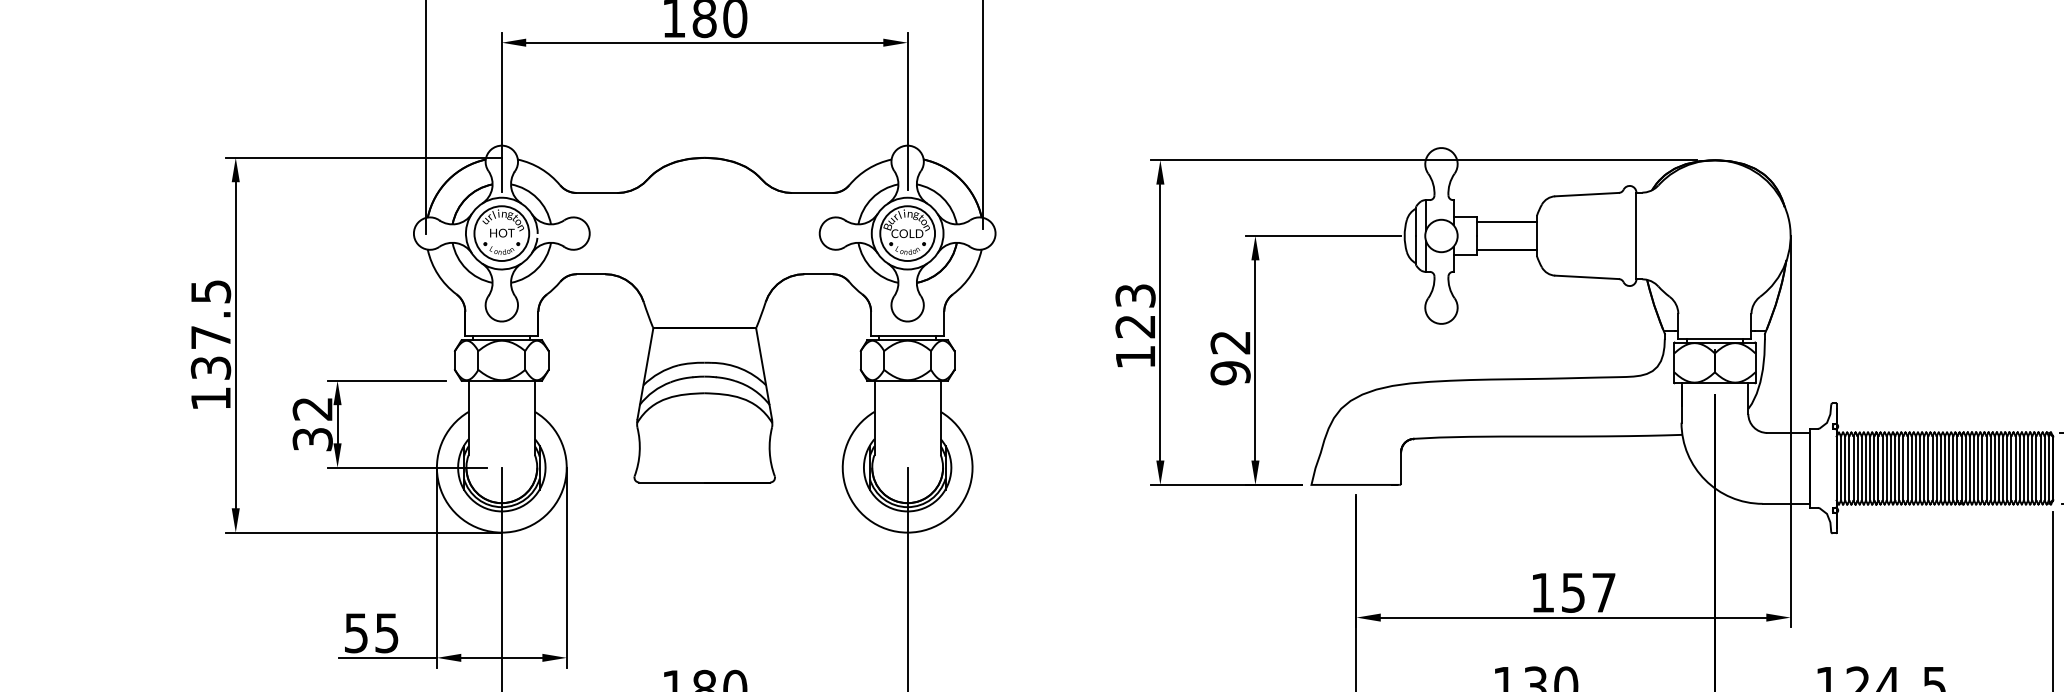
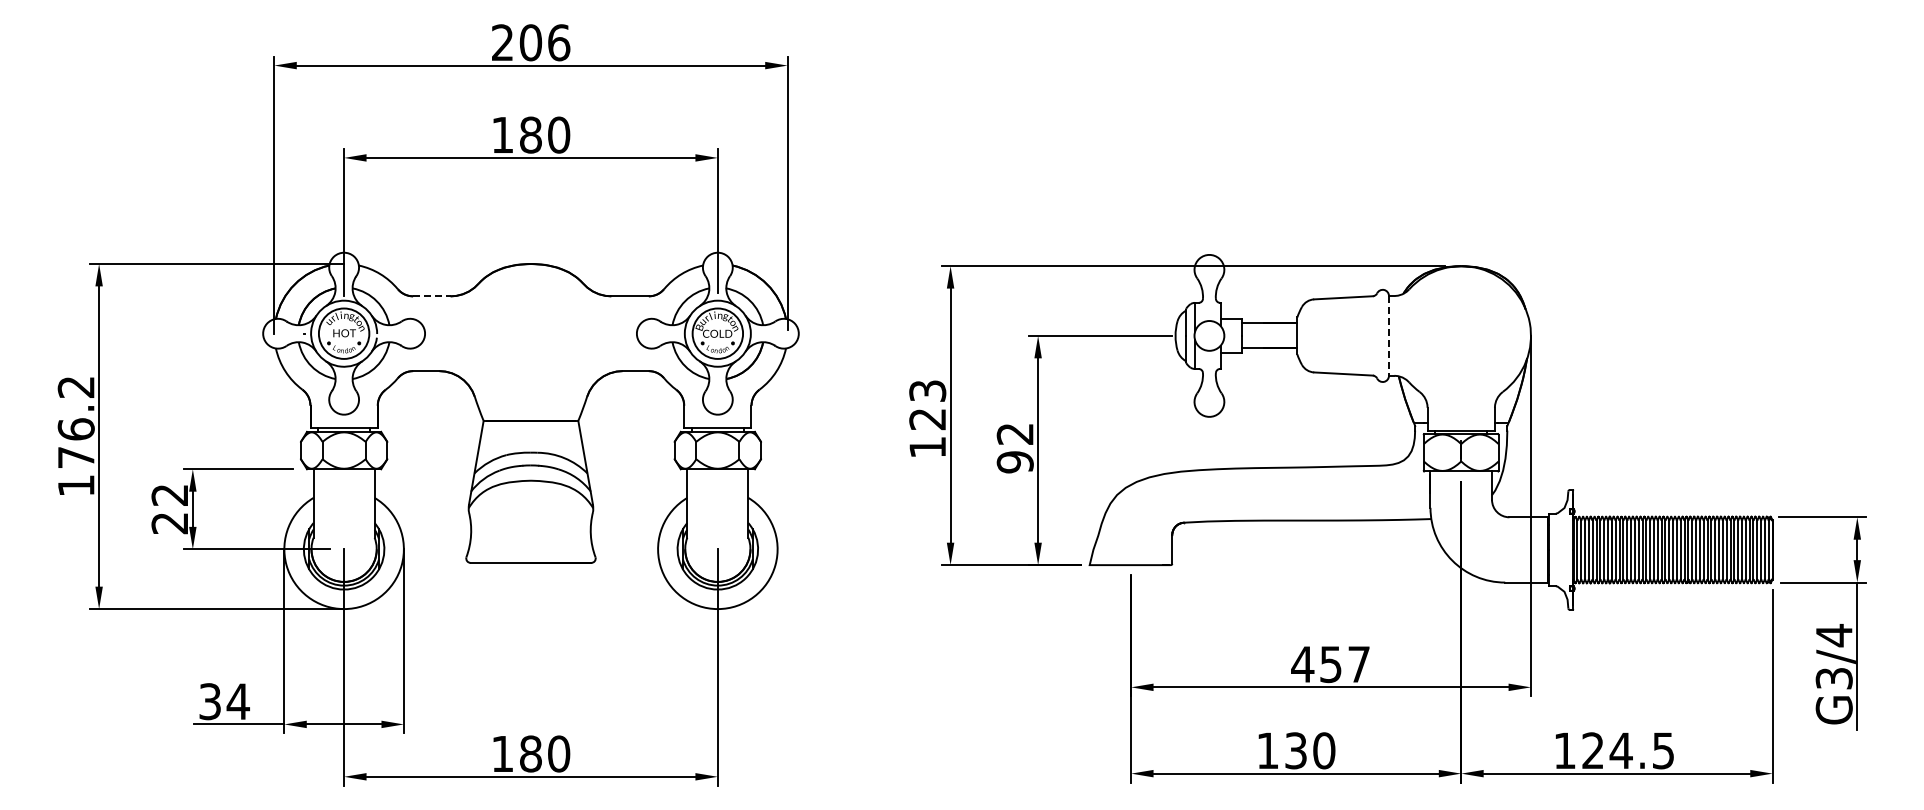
line: (596, 193) -> (431, 296), solid -> dashed
line: (1636, 235) -> (1389, 335), solid -> dashed
text: (210, 330) -> (75, 422), 137.5 -> 176.2
text: (312, 439) -> (169, 523), 32 -> 22
text: (1542, 592) -> (1302, 664), 157 -> 457
text: (371, 632) -> (224, 701), 55 -> 34

